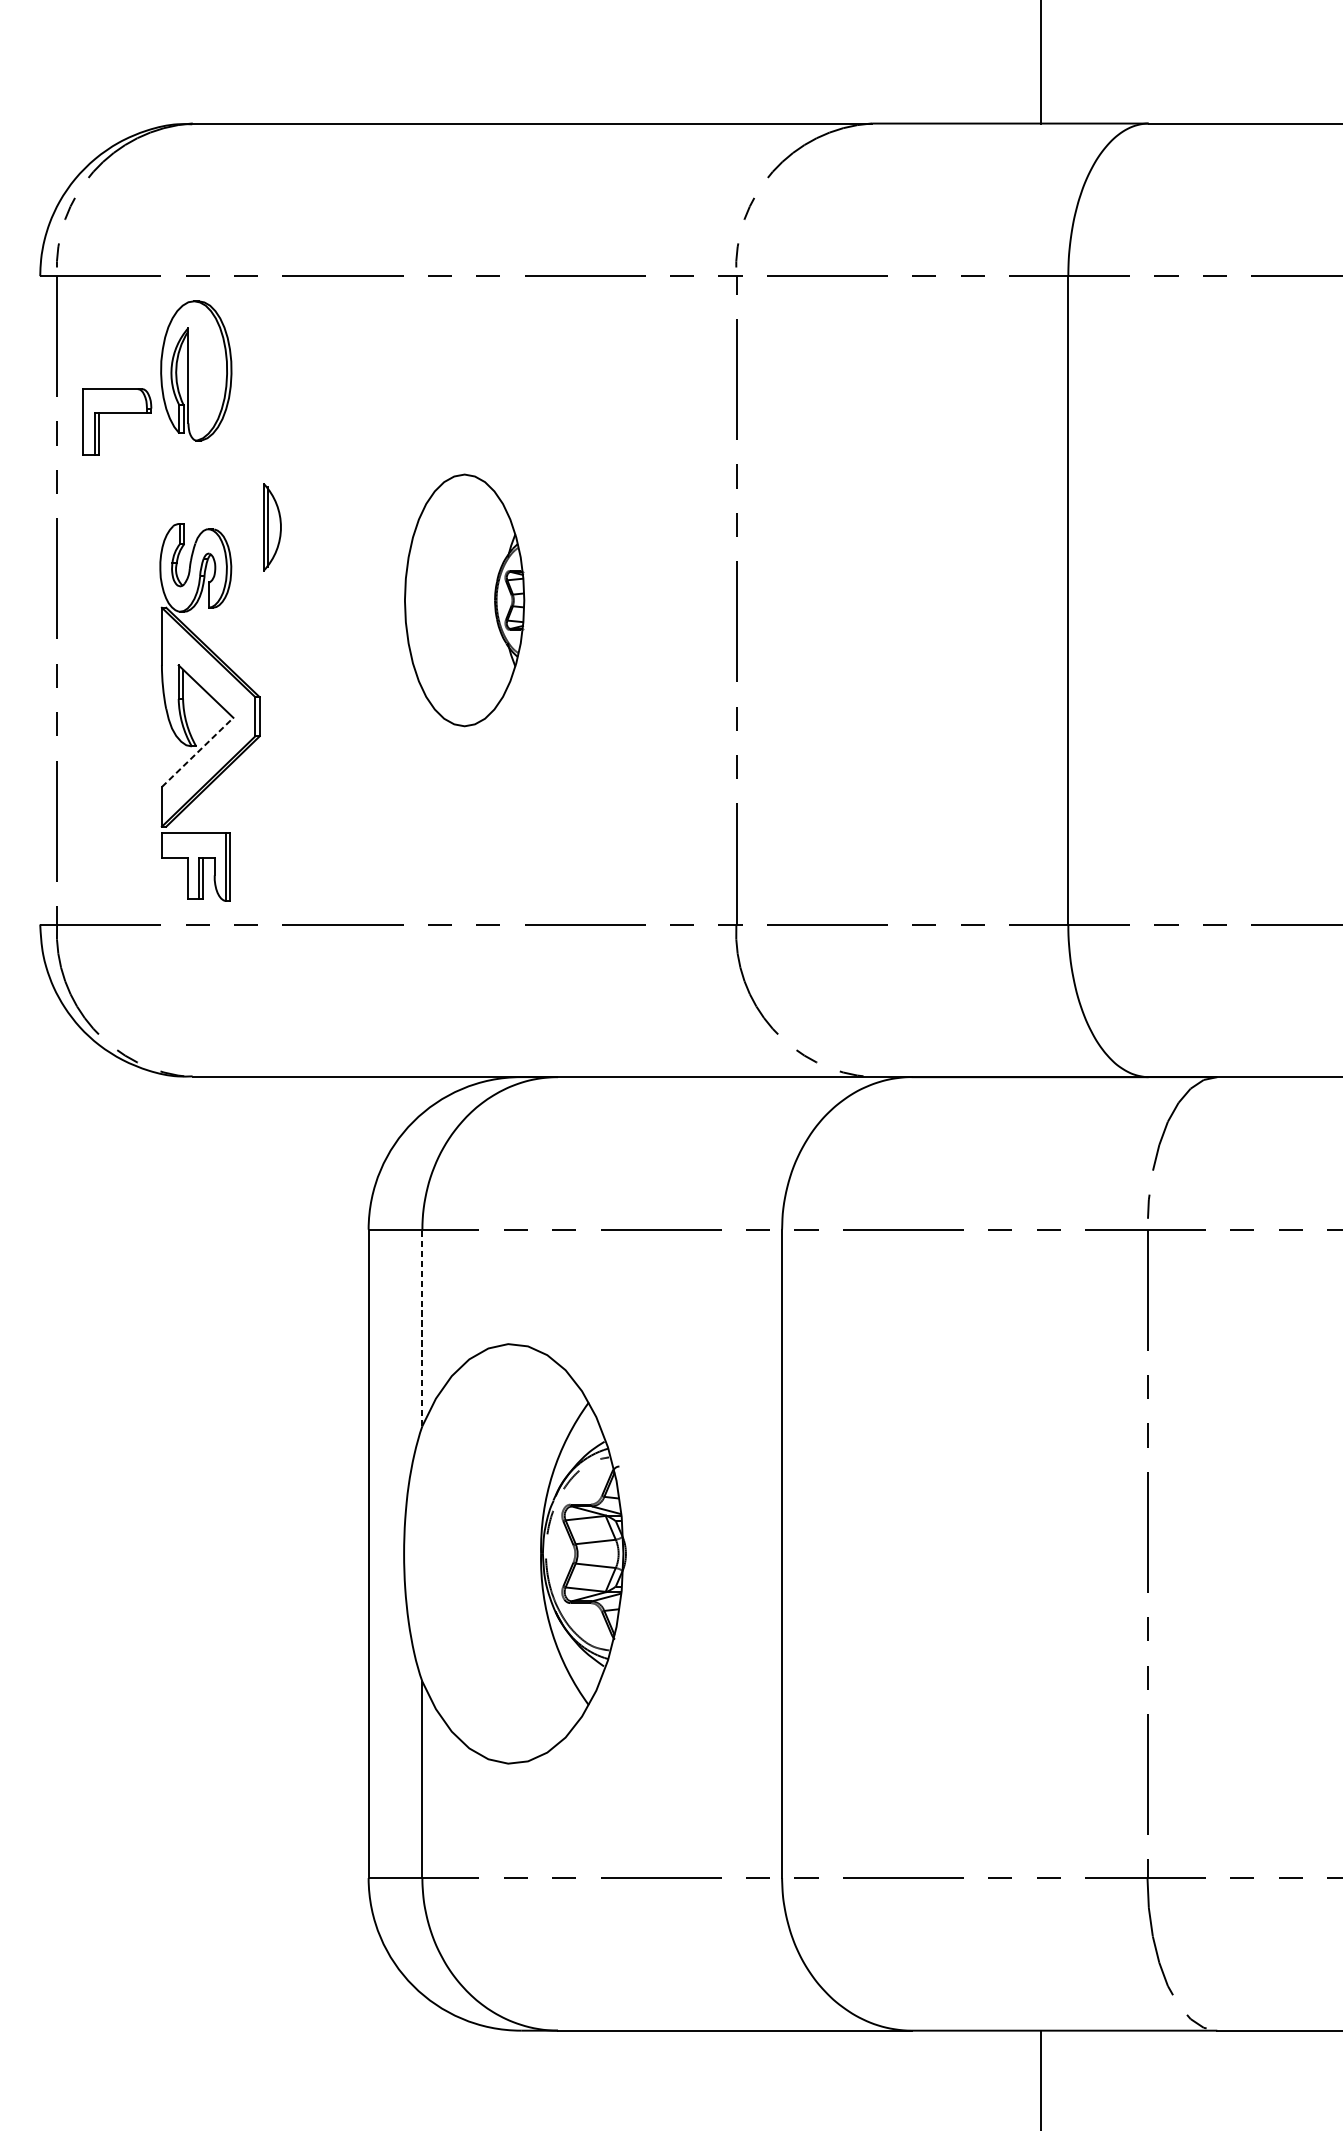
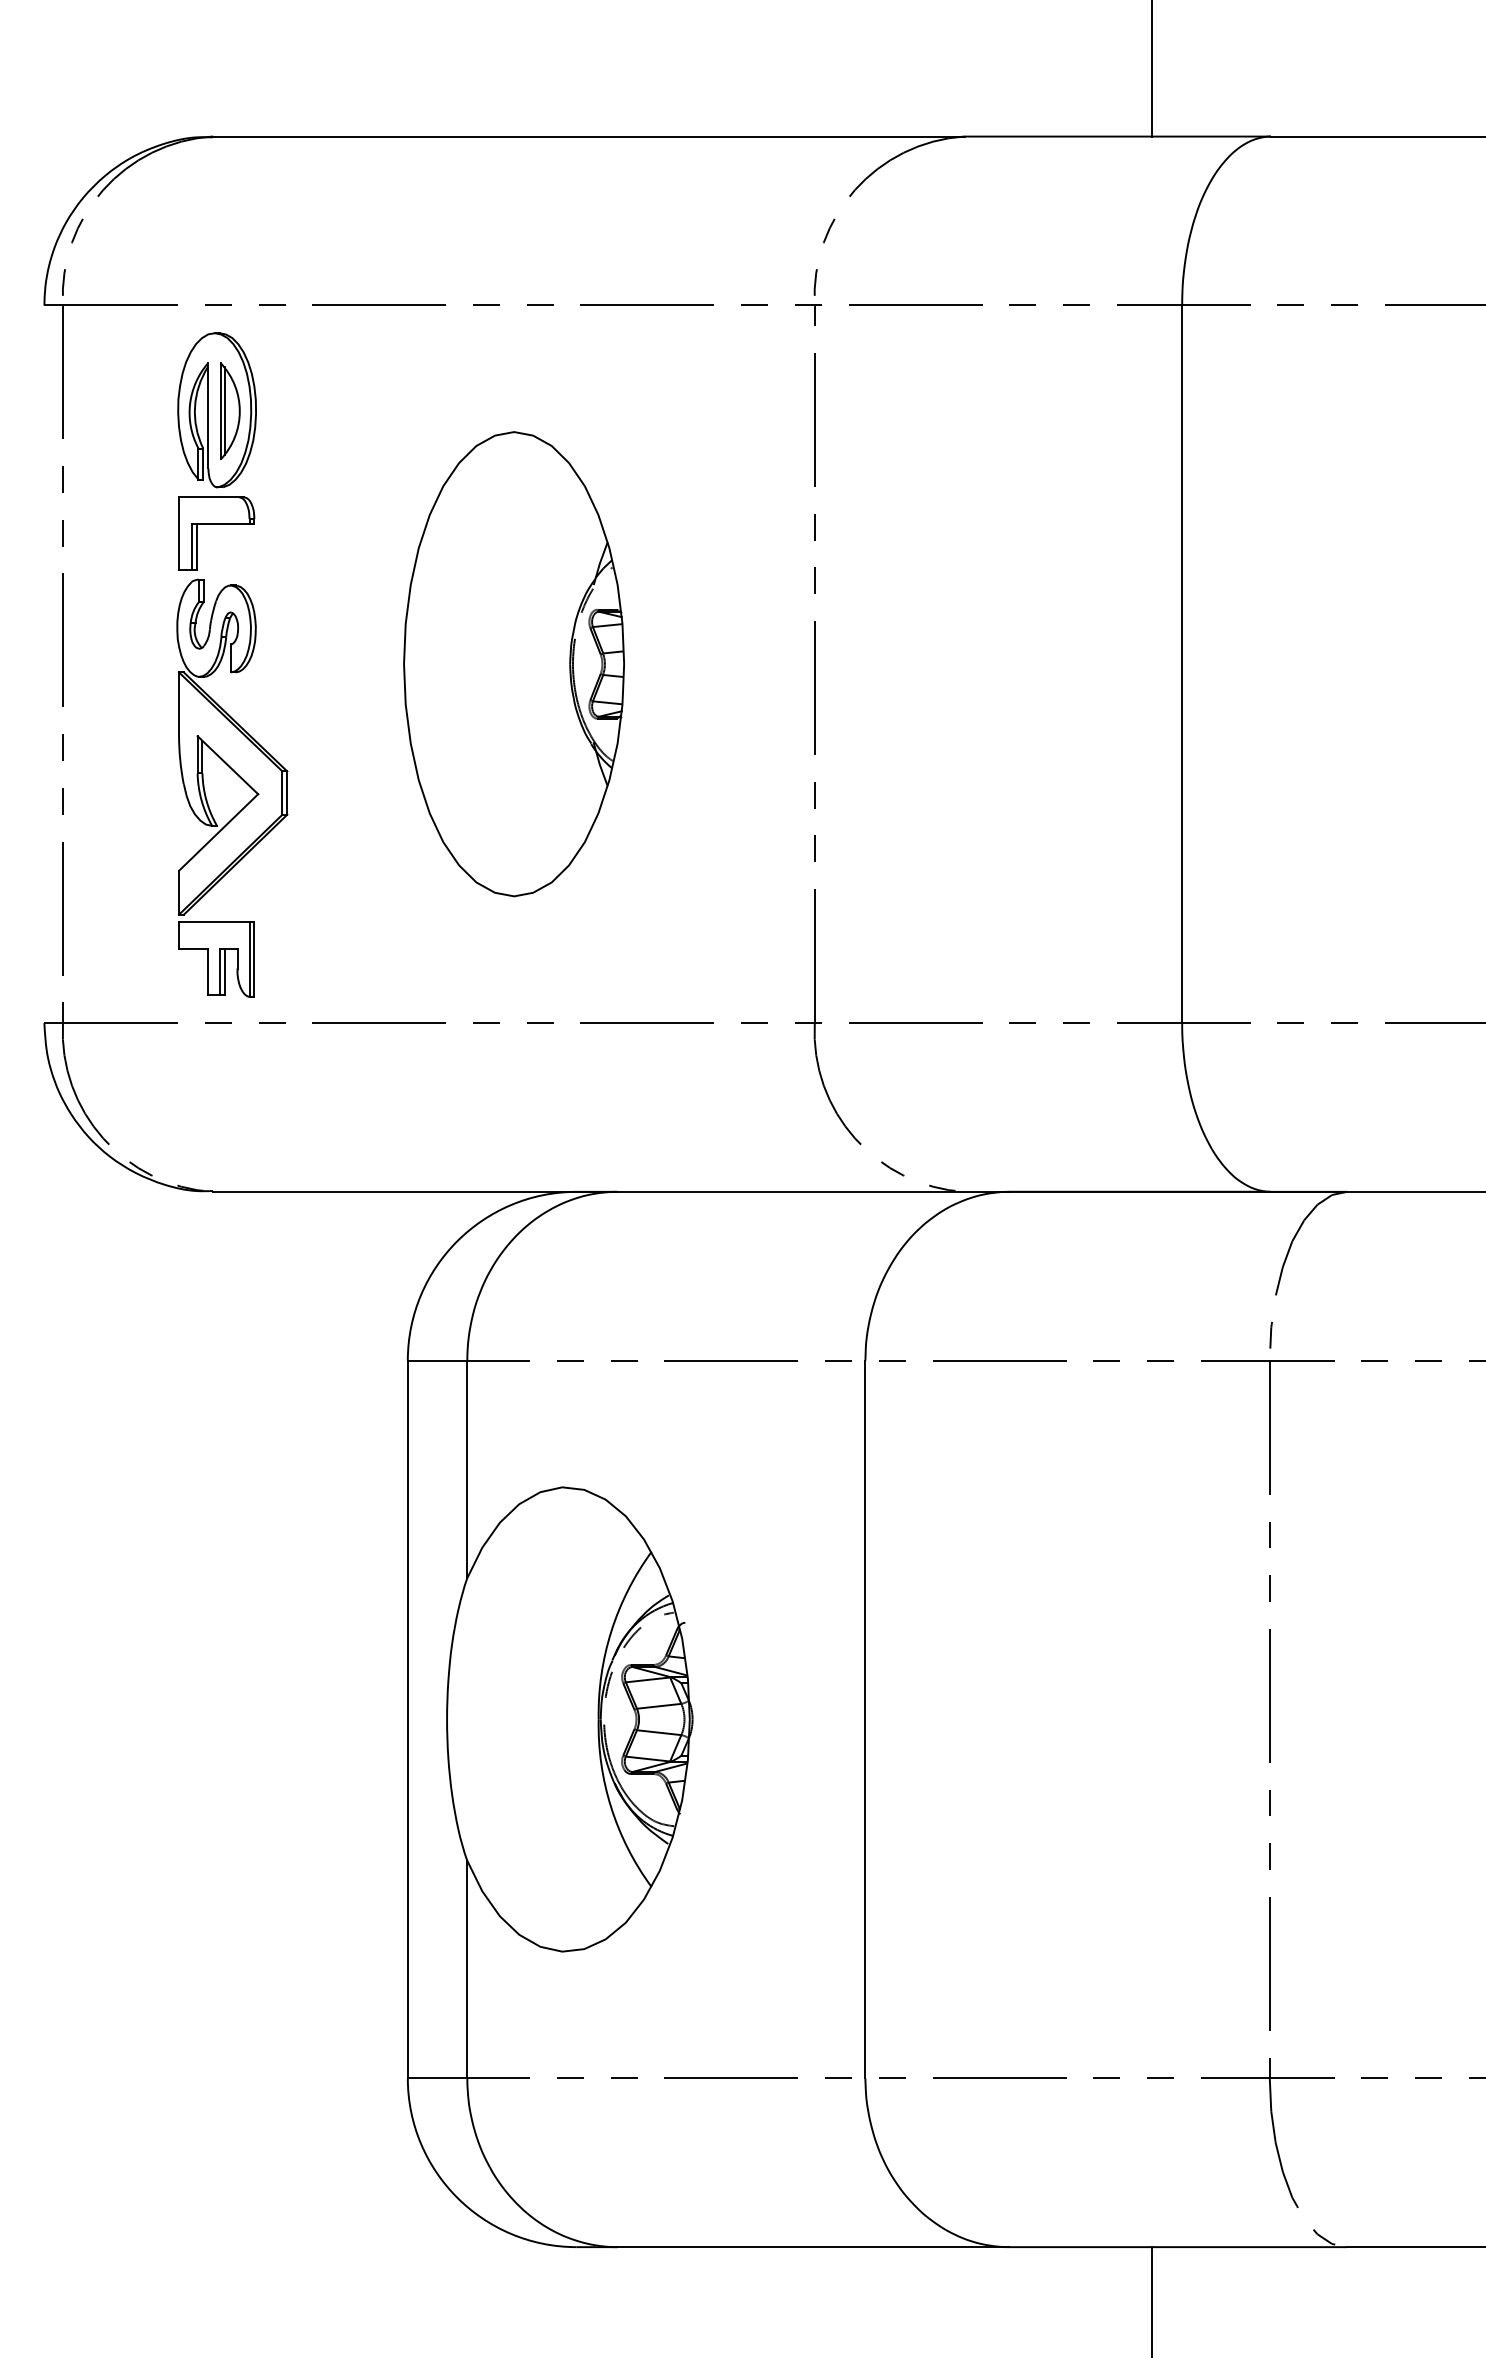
part: (117, 413) -> (216, 524), moved
part: (272, 526) -> (230, 410), moved
part: (464, 600) -> (513, 664), size x1.67
line: (197, 752) -> (218, 832), dashed -> solid
line: (422, 1327) -> (467, 1469), dashed -> solid

